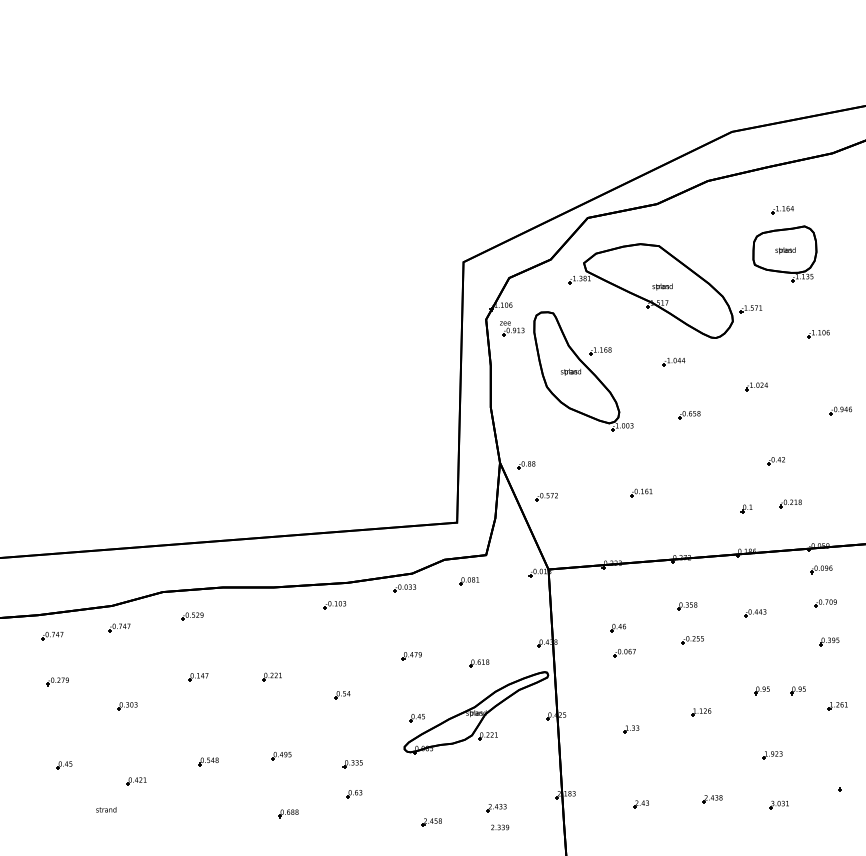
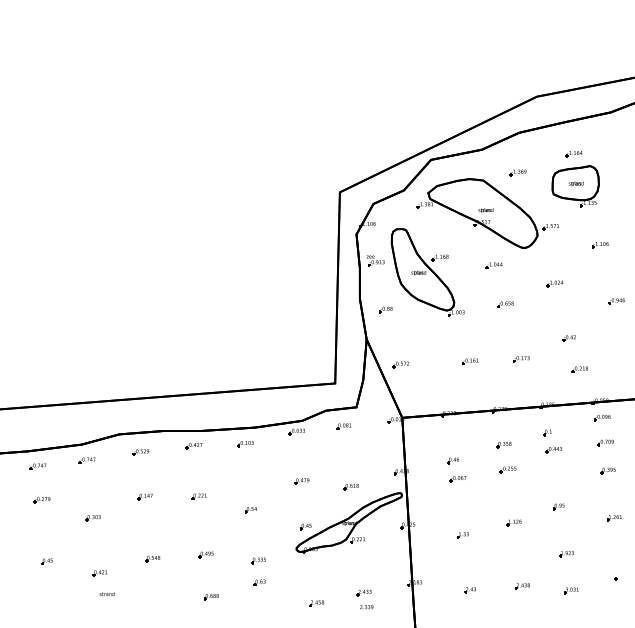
part: (706, 235) -> (518, 172), added
part: (512, 328) -> (375, 260), moved
part: (526, 465) -> (386, 309), moved
part: (710, 489) -> (521, 359), added
part: (746, 508) -> (547, 432), moved
part: (264, 607) -> (193, 445), added
part: (797, 690) -> (584, 506), removed
text: (106, 809) -> (107, 593), moved

